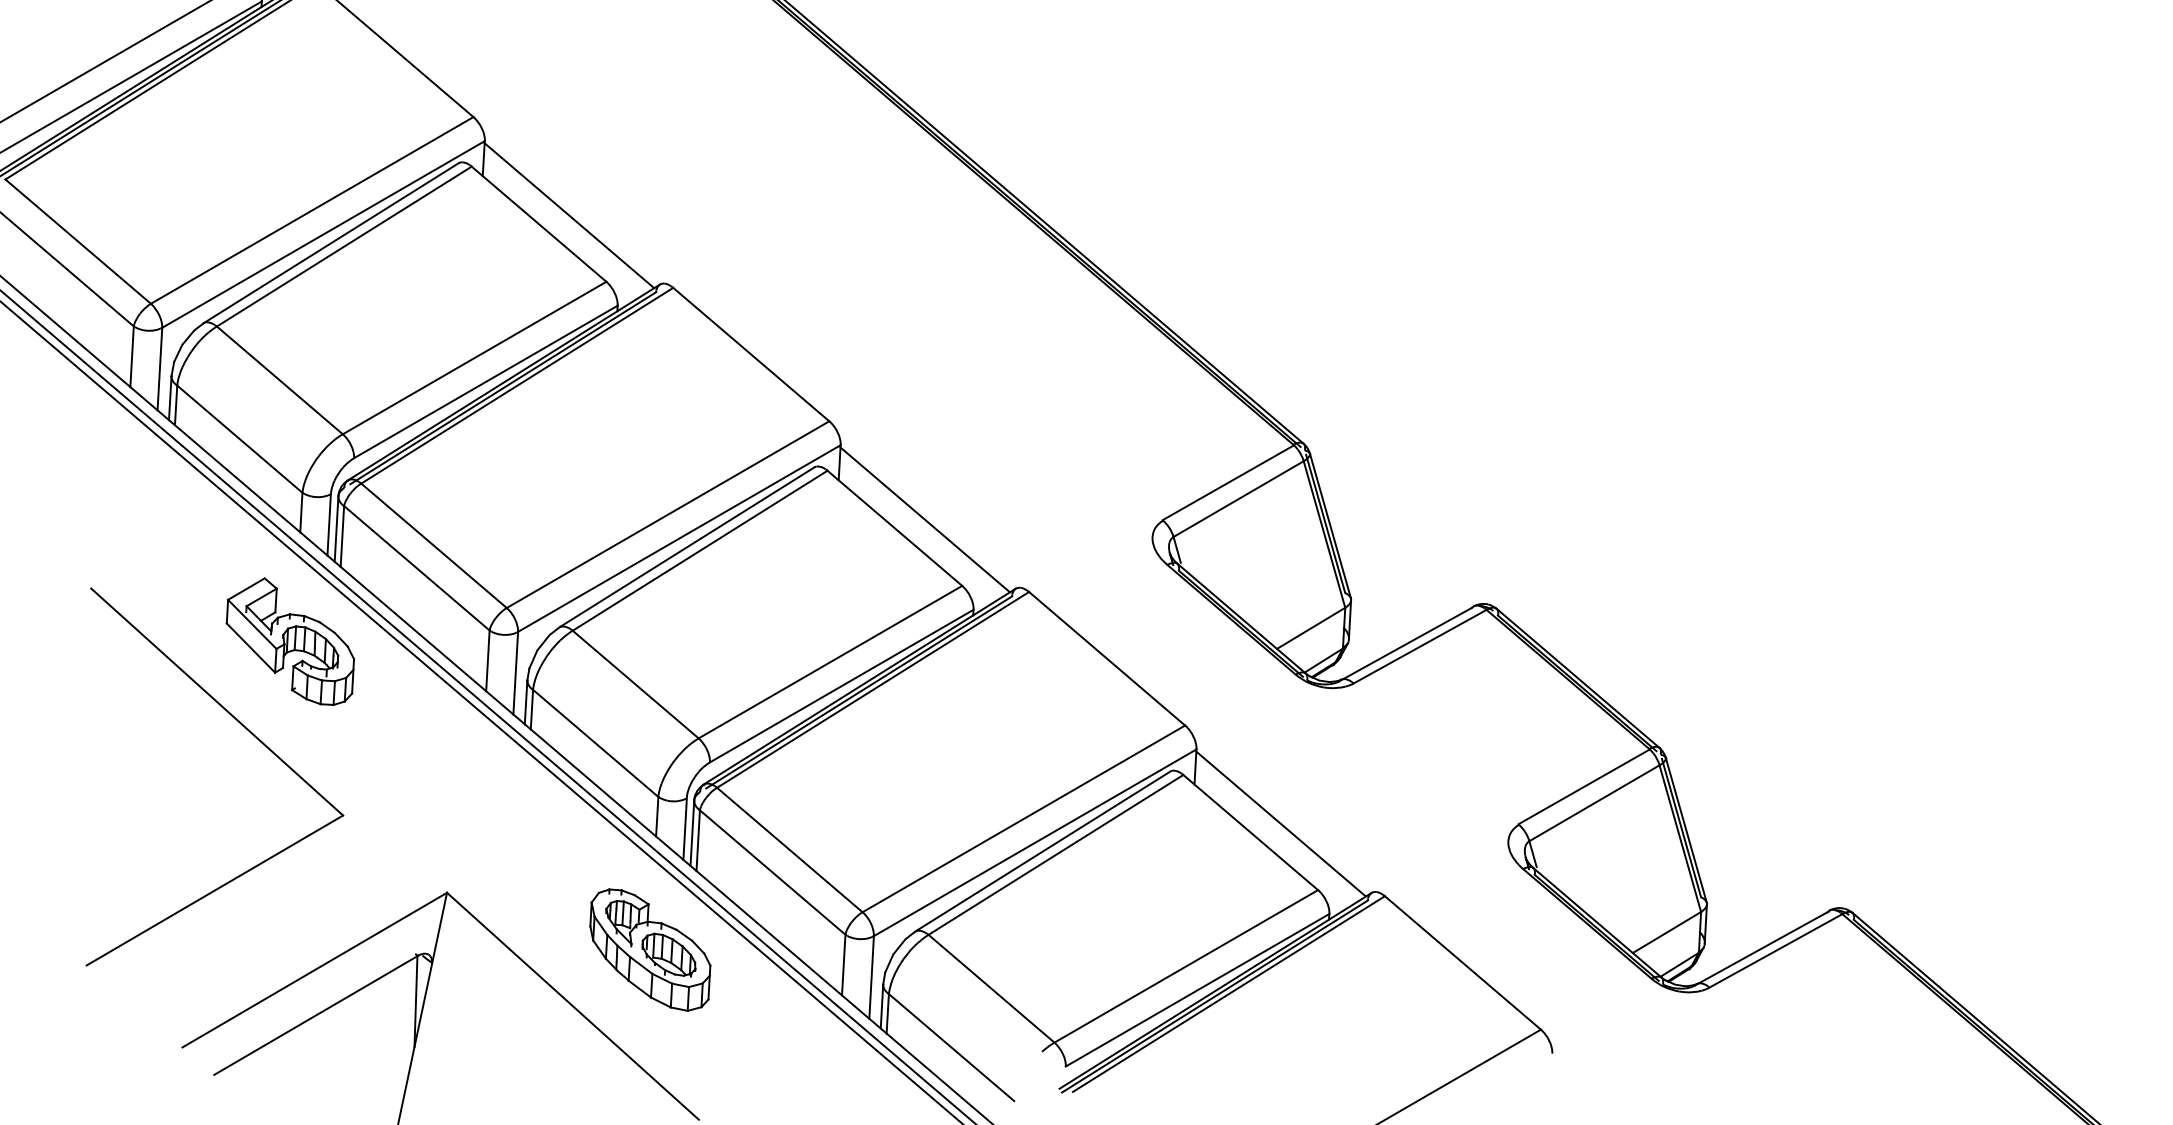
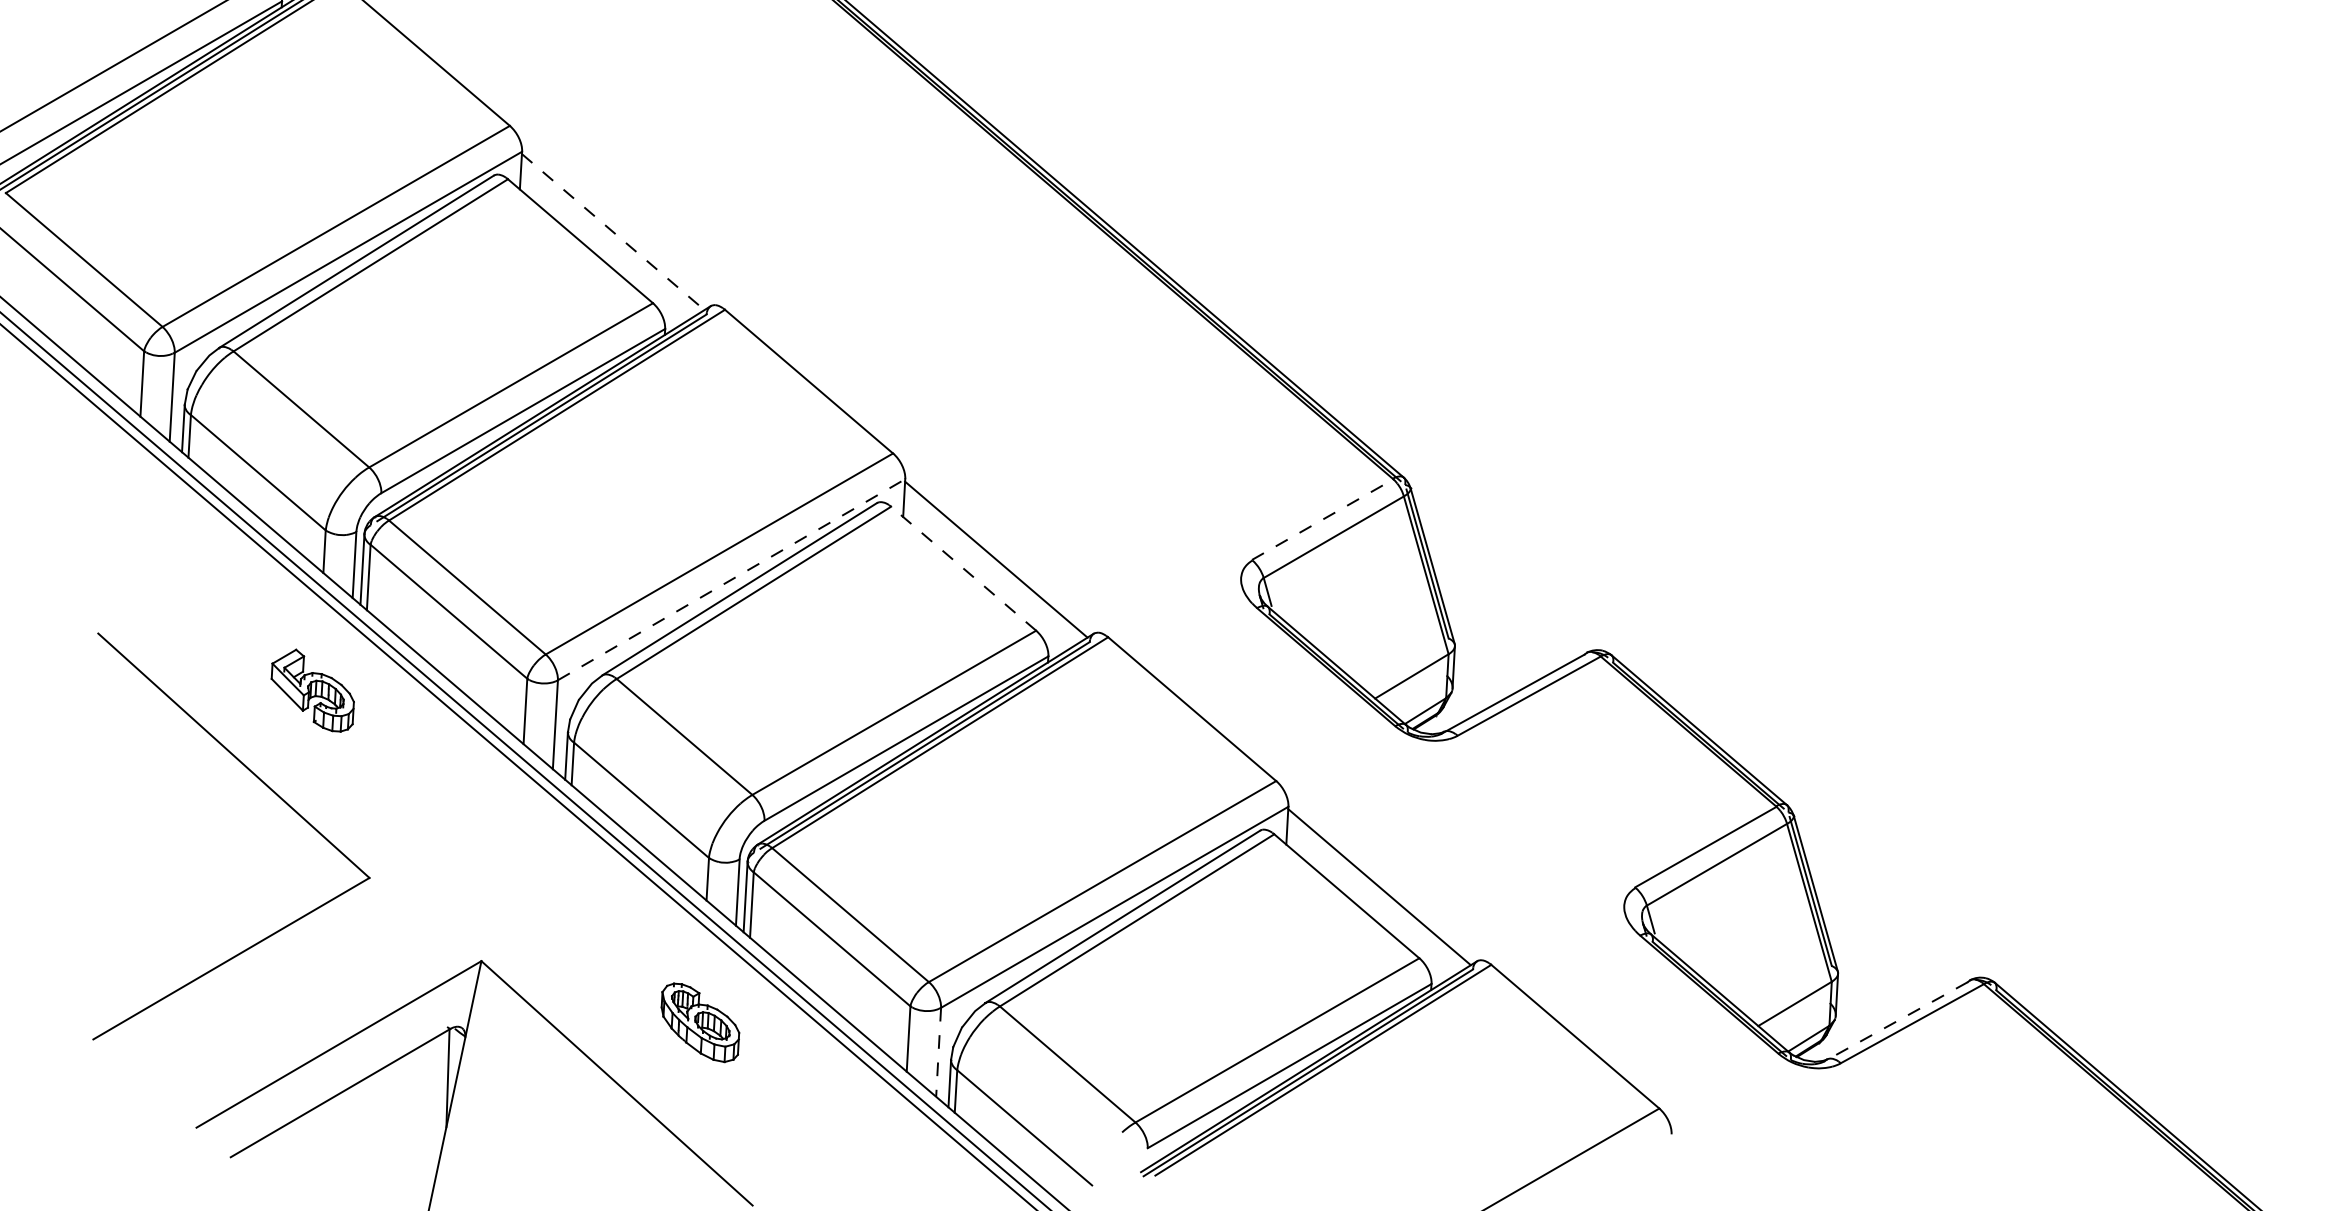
line: (569, 216) -> (613, 232), solid -> dashed
line: (1228, 482) -> (1322, 519), solid -> dashed
line: (894, 528) -> (963, 568), solid -> dashed
line: (679, 538) -> (731, 579), solid -> dashed
part: (290, 641) -> (312, 690), size x0.6
line: (1761, 948) -> (1896, 1021), solid -> dashed
part: (650, 949) -> (700, 1022), size x0.6
line: (871, 977) -> (938, 1052), solid -> dashed

